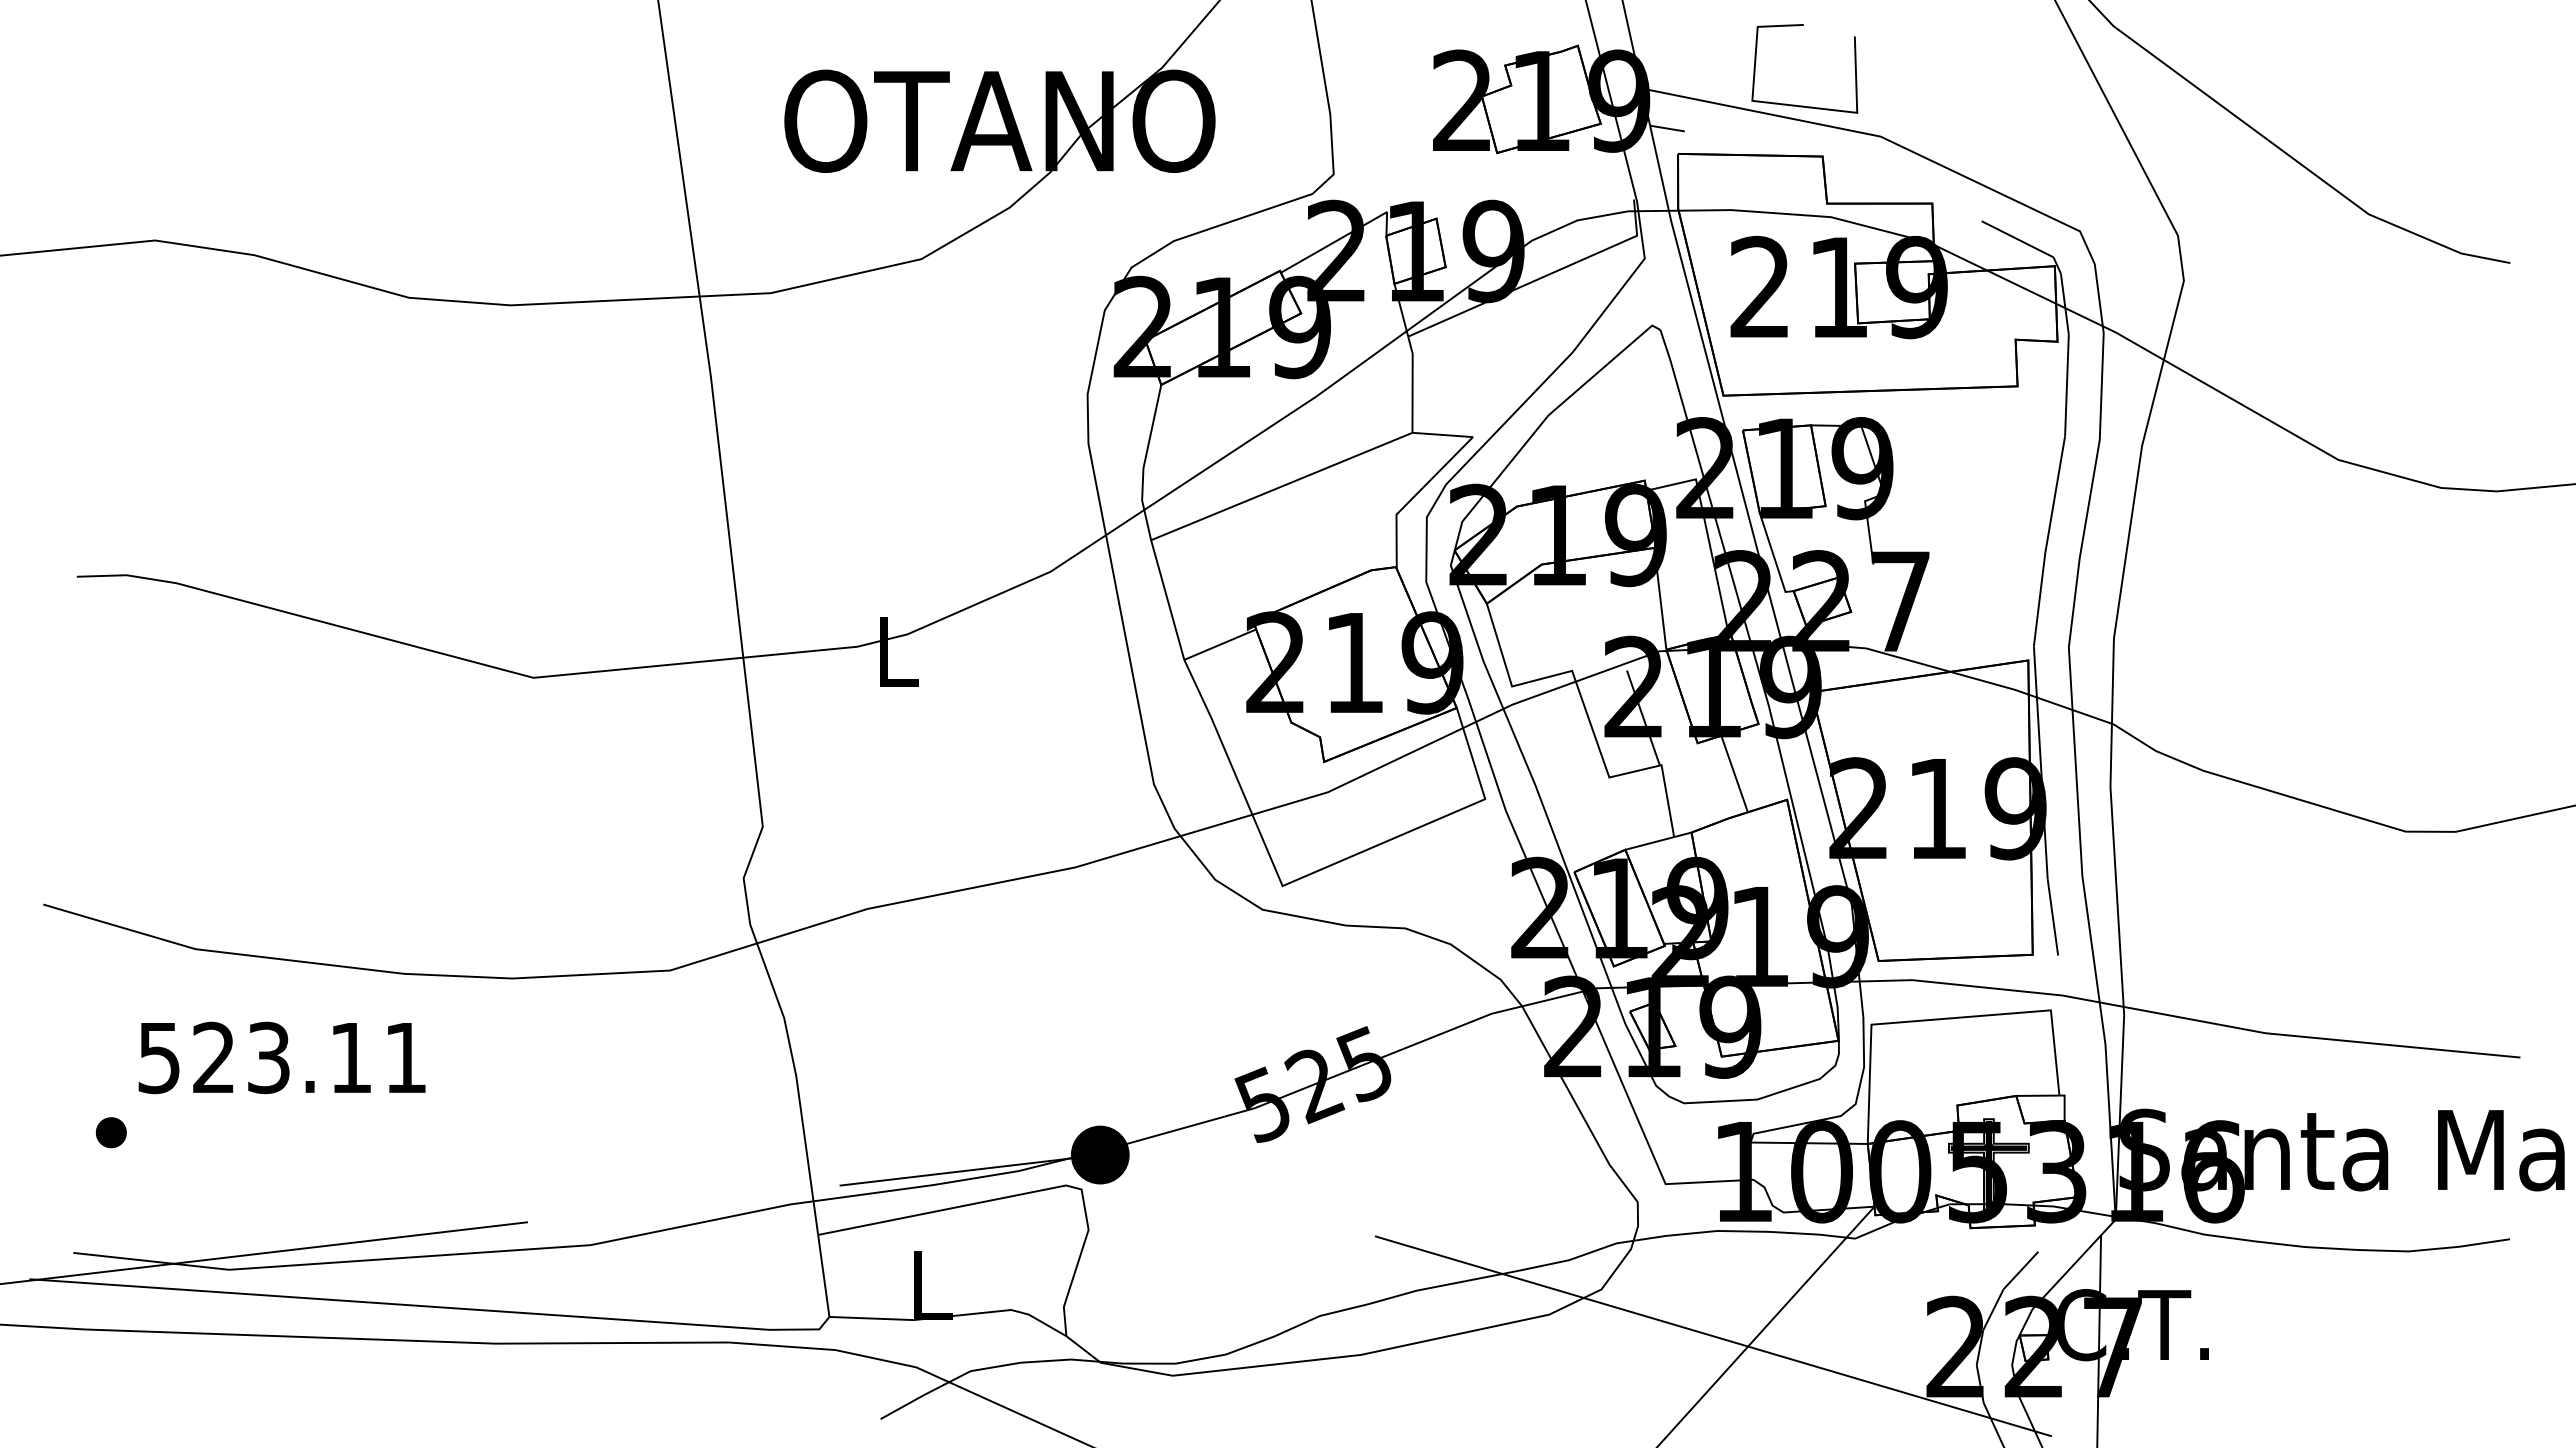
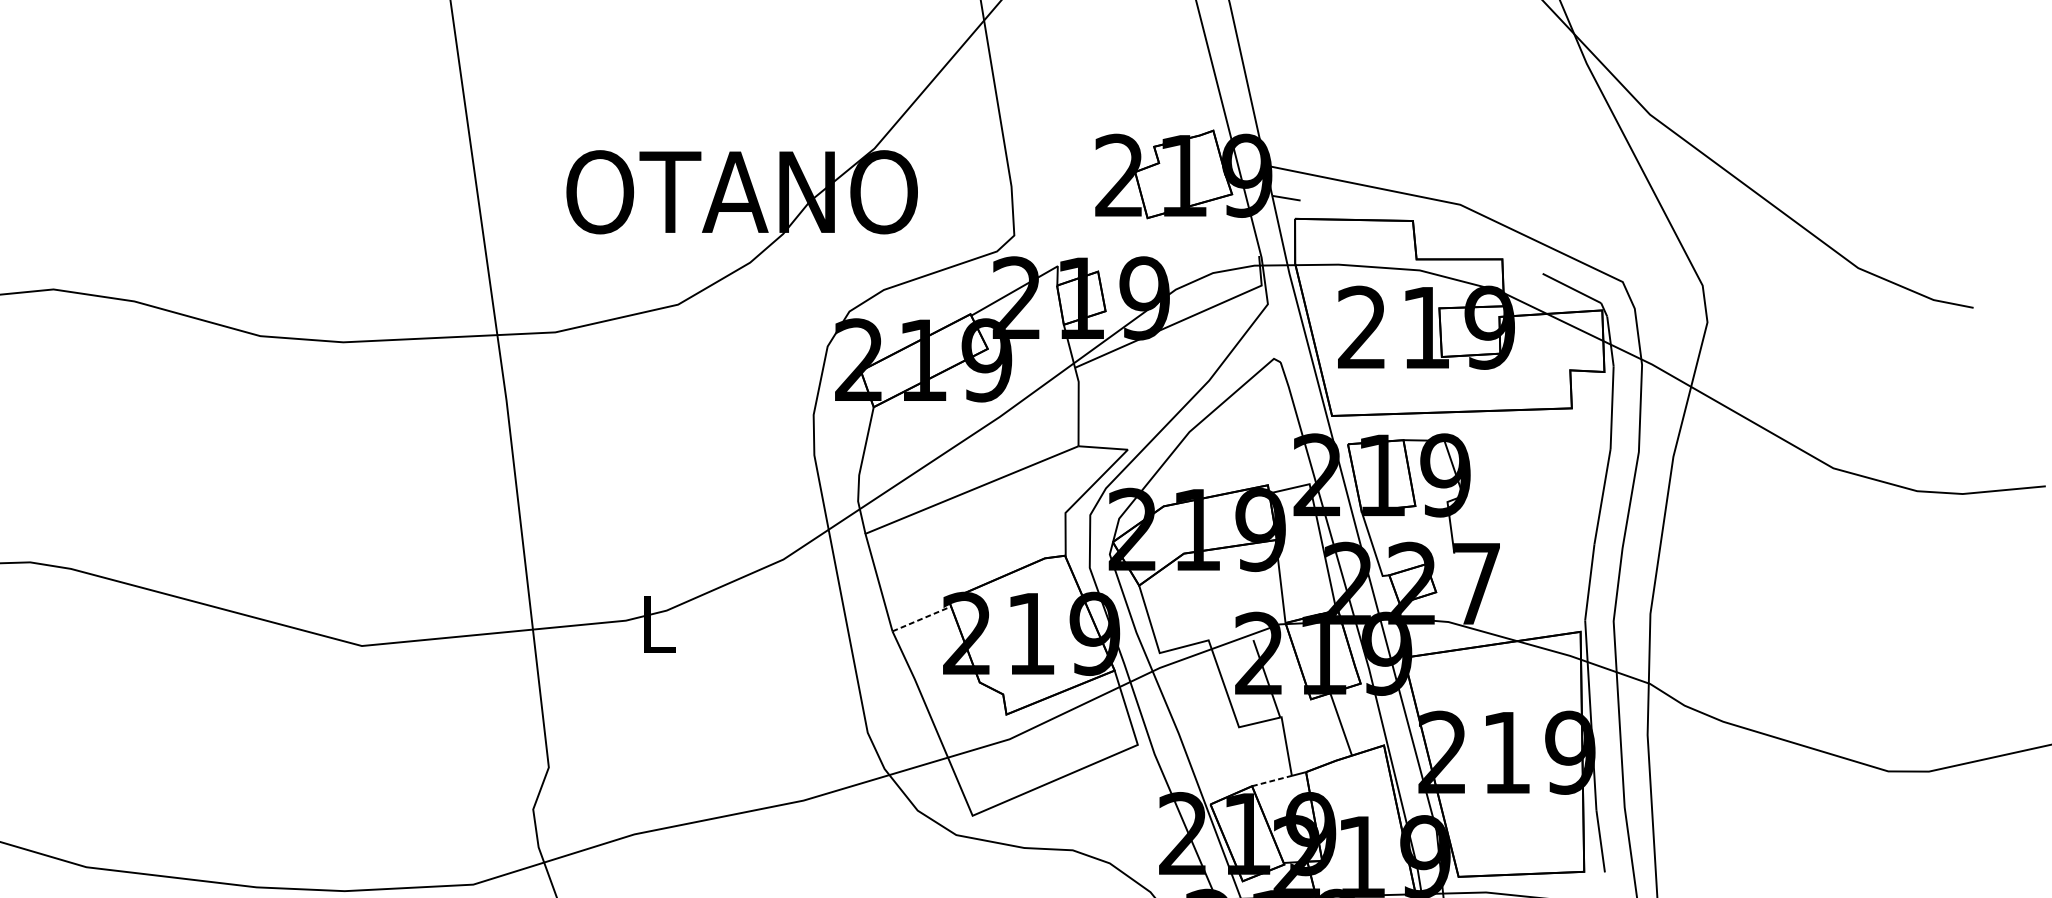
line: (1804, 105) -> (1398, 179), removed
line: (1220, 644) -> (922, 618), solid -> dashed
line: (1650, 843) -> (1272, 781), solid -> dashed

